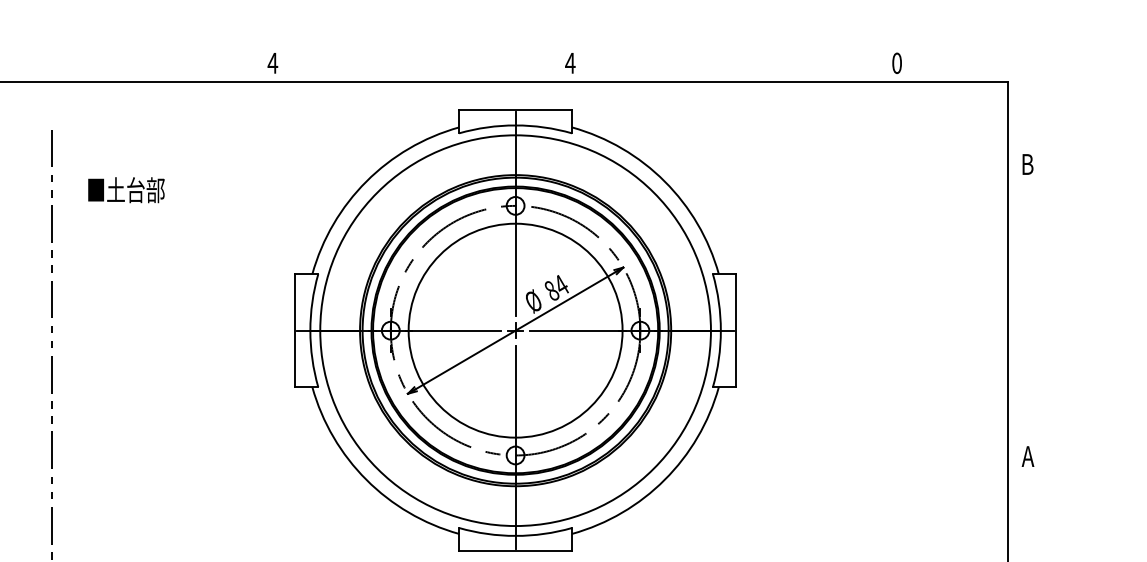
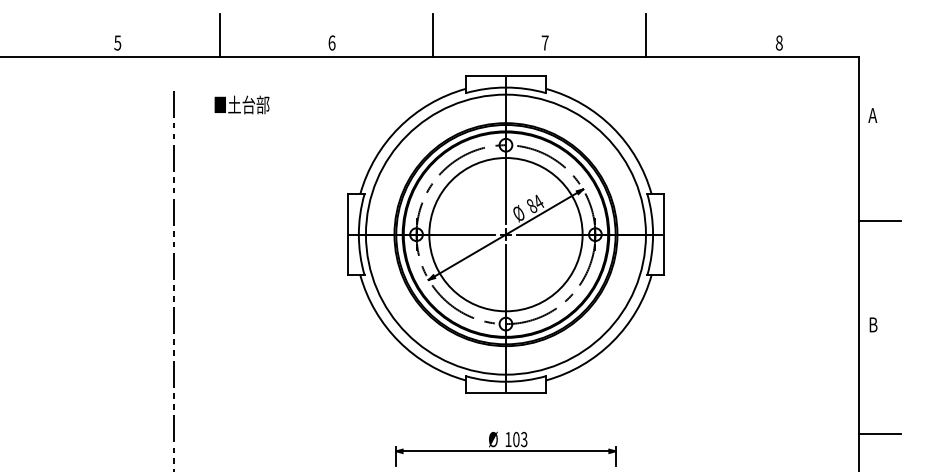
line: (115, 52) -> (219, 35), added
line: (413, 52) -> (432, 35), added
line: (710, 52) -> (645, 35), added
text: (272, 62) -> (331, 42), 4 -> 6
text: (569, 62) -> (544, 42), 4 -> 7
text: (897, 63) -> (779, 43), 0 -> 8
text: (1027, 164) -> (872, 115), B -> A
text: (125, 189) -> (241, 104), moved
line: (1036, 310) -> (879, 220), added
text: (1027, 456) -> (872, 324), A -> B

